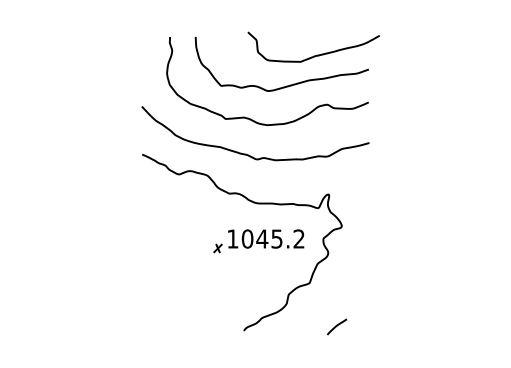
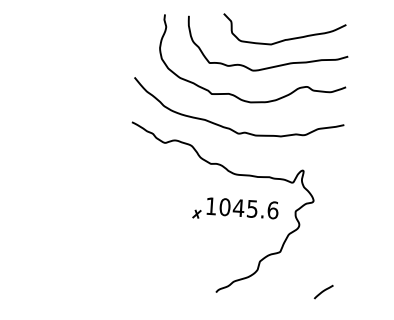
curve: (317, 54) -> (287, 38), moved
text: (299, 238) -> (273, 209), 1045.2 -> 1045.6
curve: (337, 326) -> (324, 291), moved

